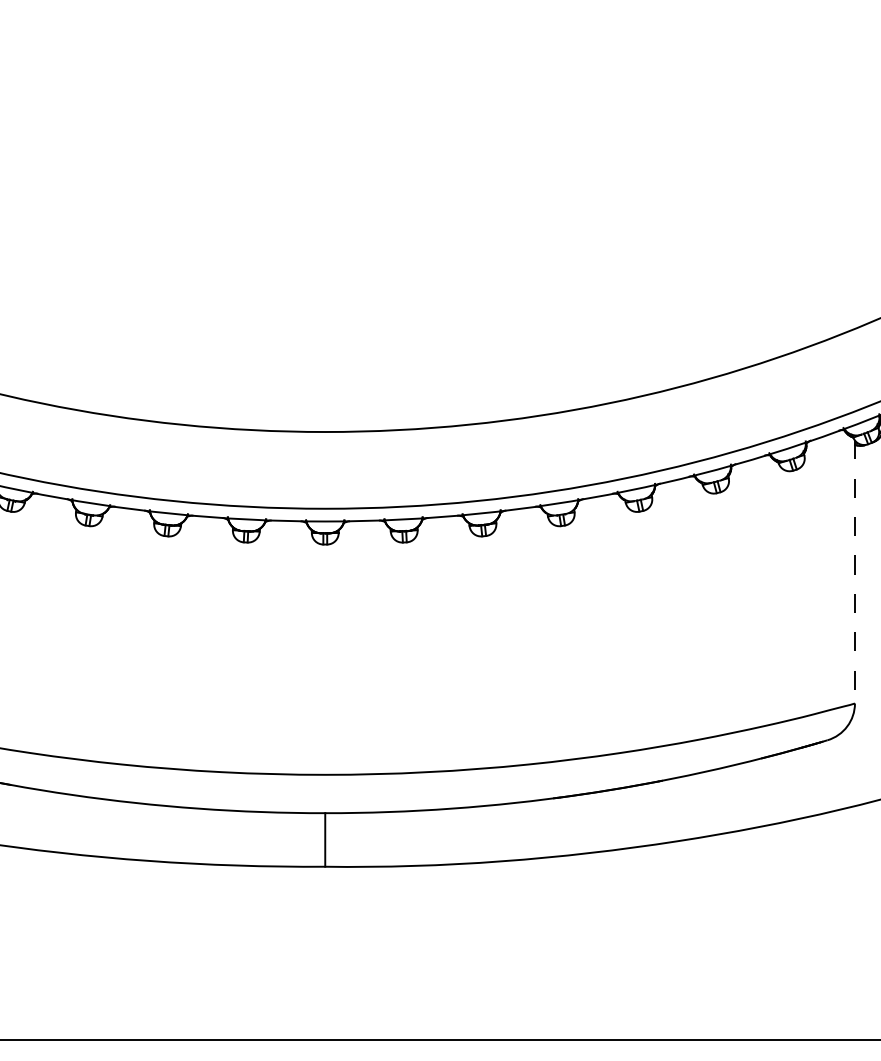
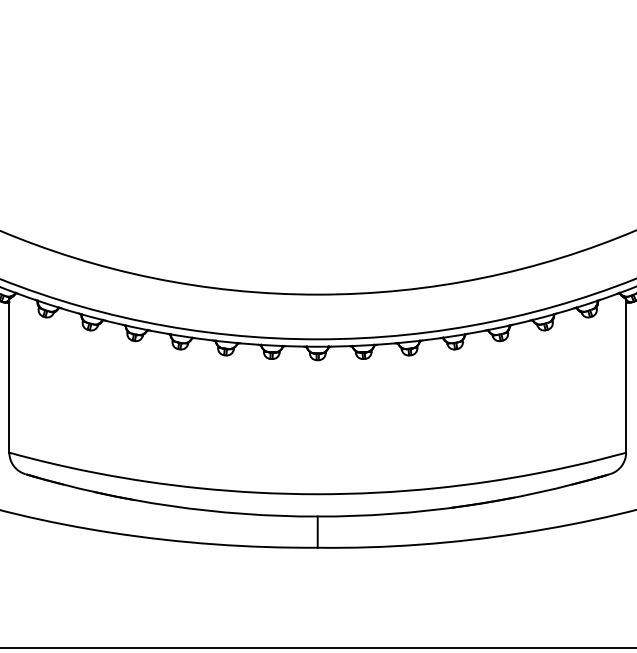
line: (855, 572) -> (626, 376), dashed -> solid

